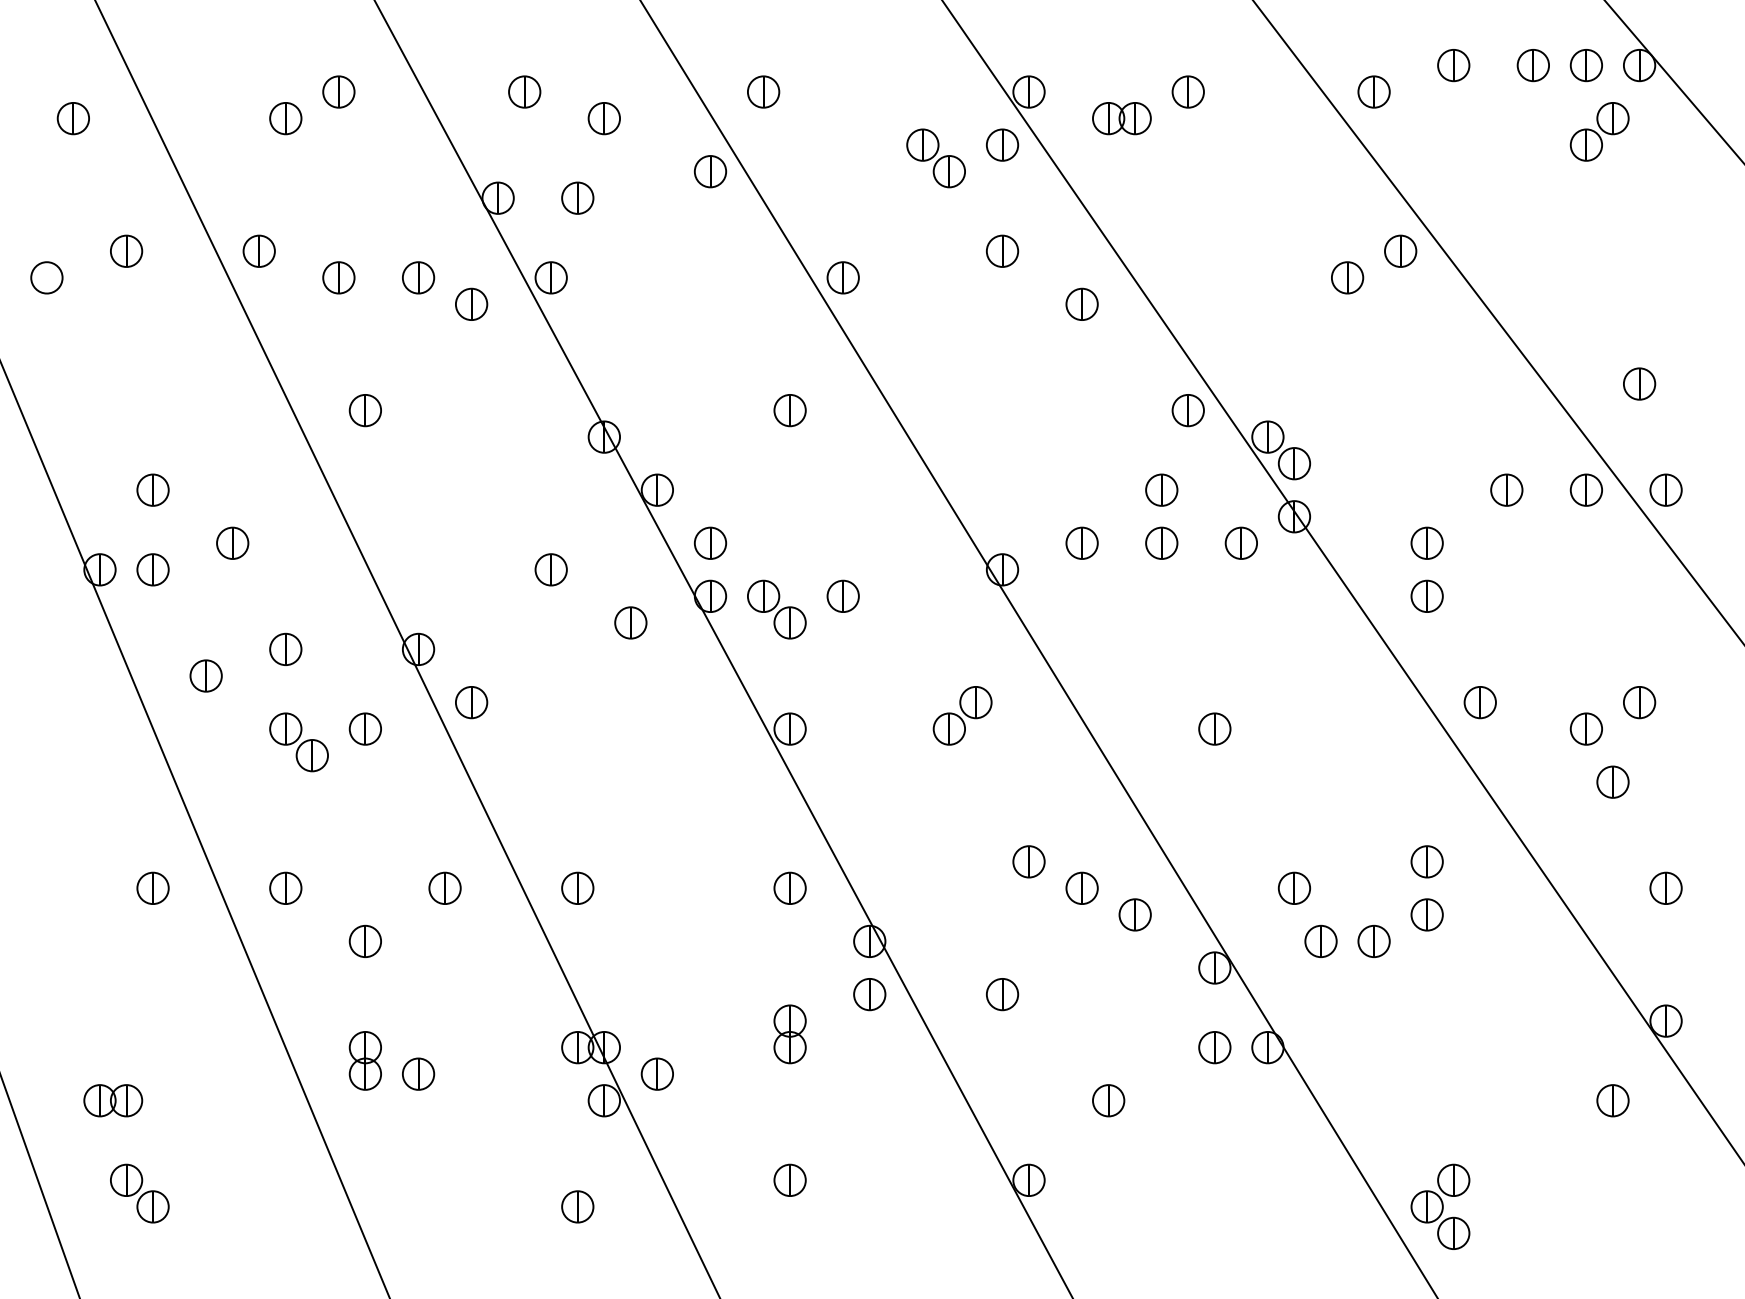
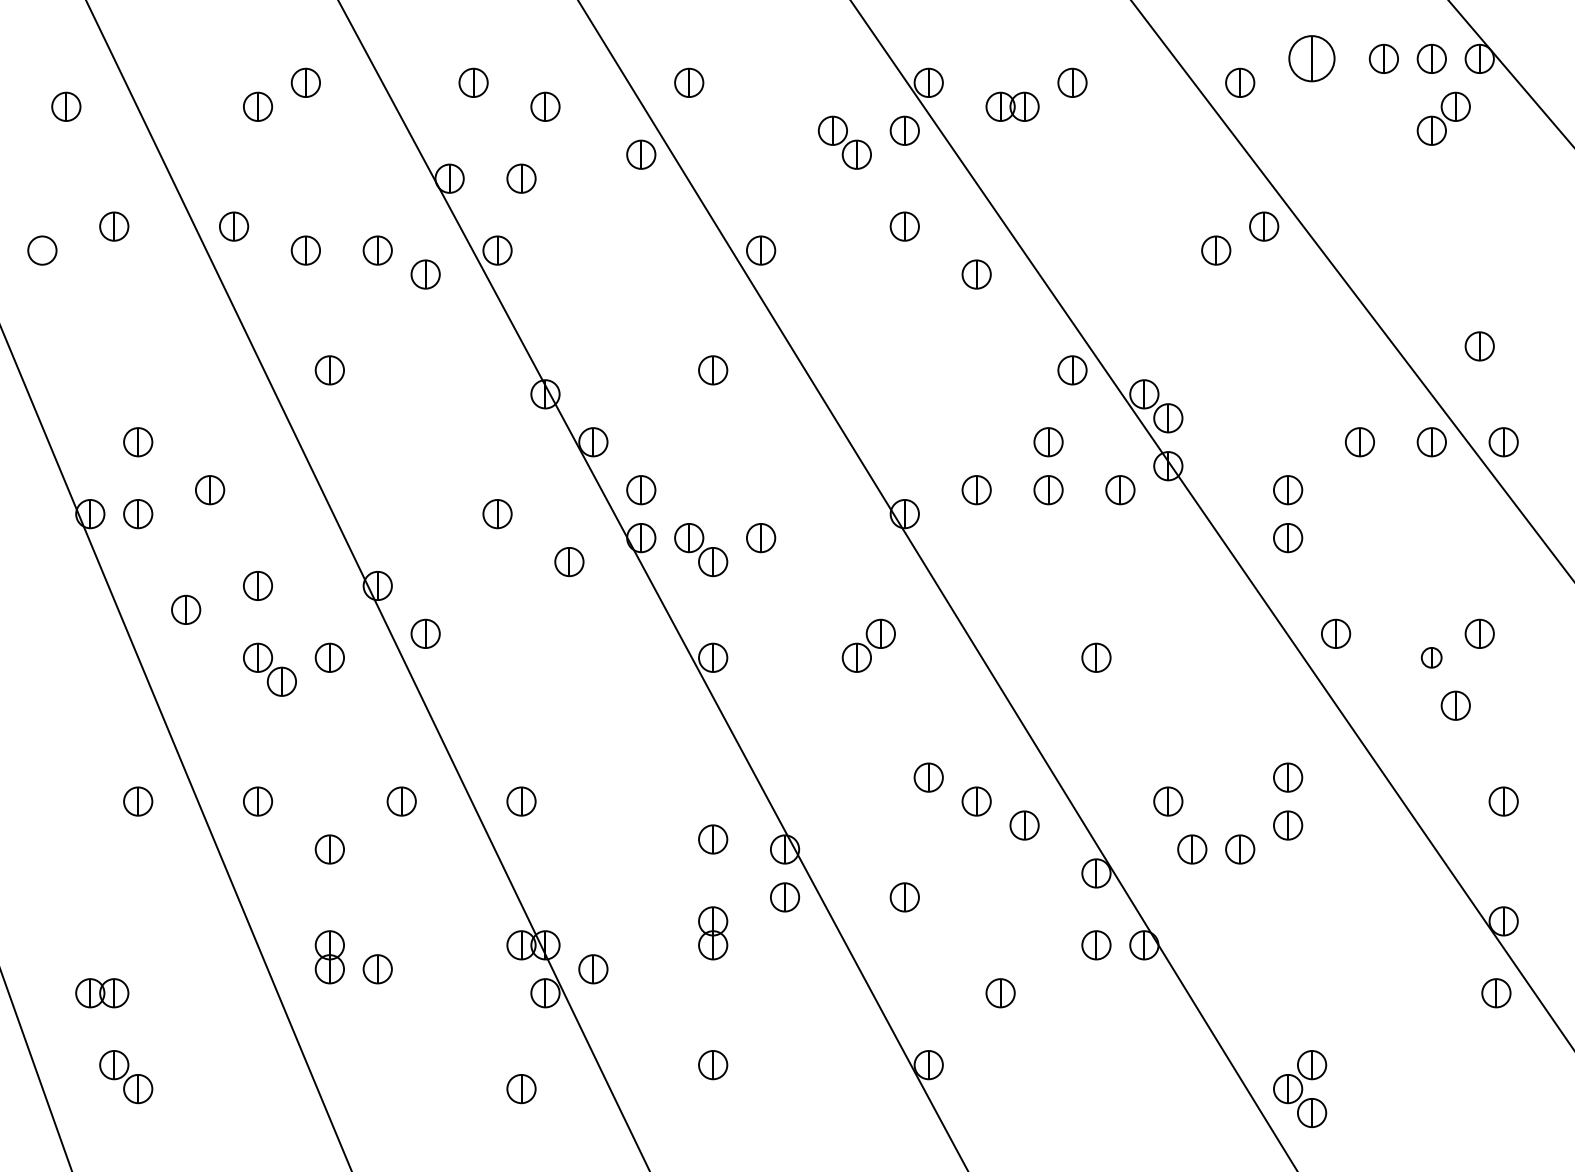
part: (1453, 65) -> (1311, 58), size x1.6
part: (1585, 728) -> (1430, 657), size x0.7
part: (789, 887) -> (712, 838), moved
part: (1612, 1100) -> (1495, 993), moved

